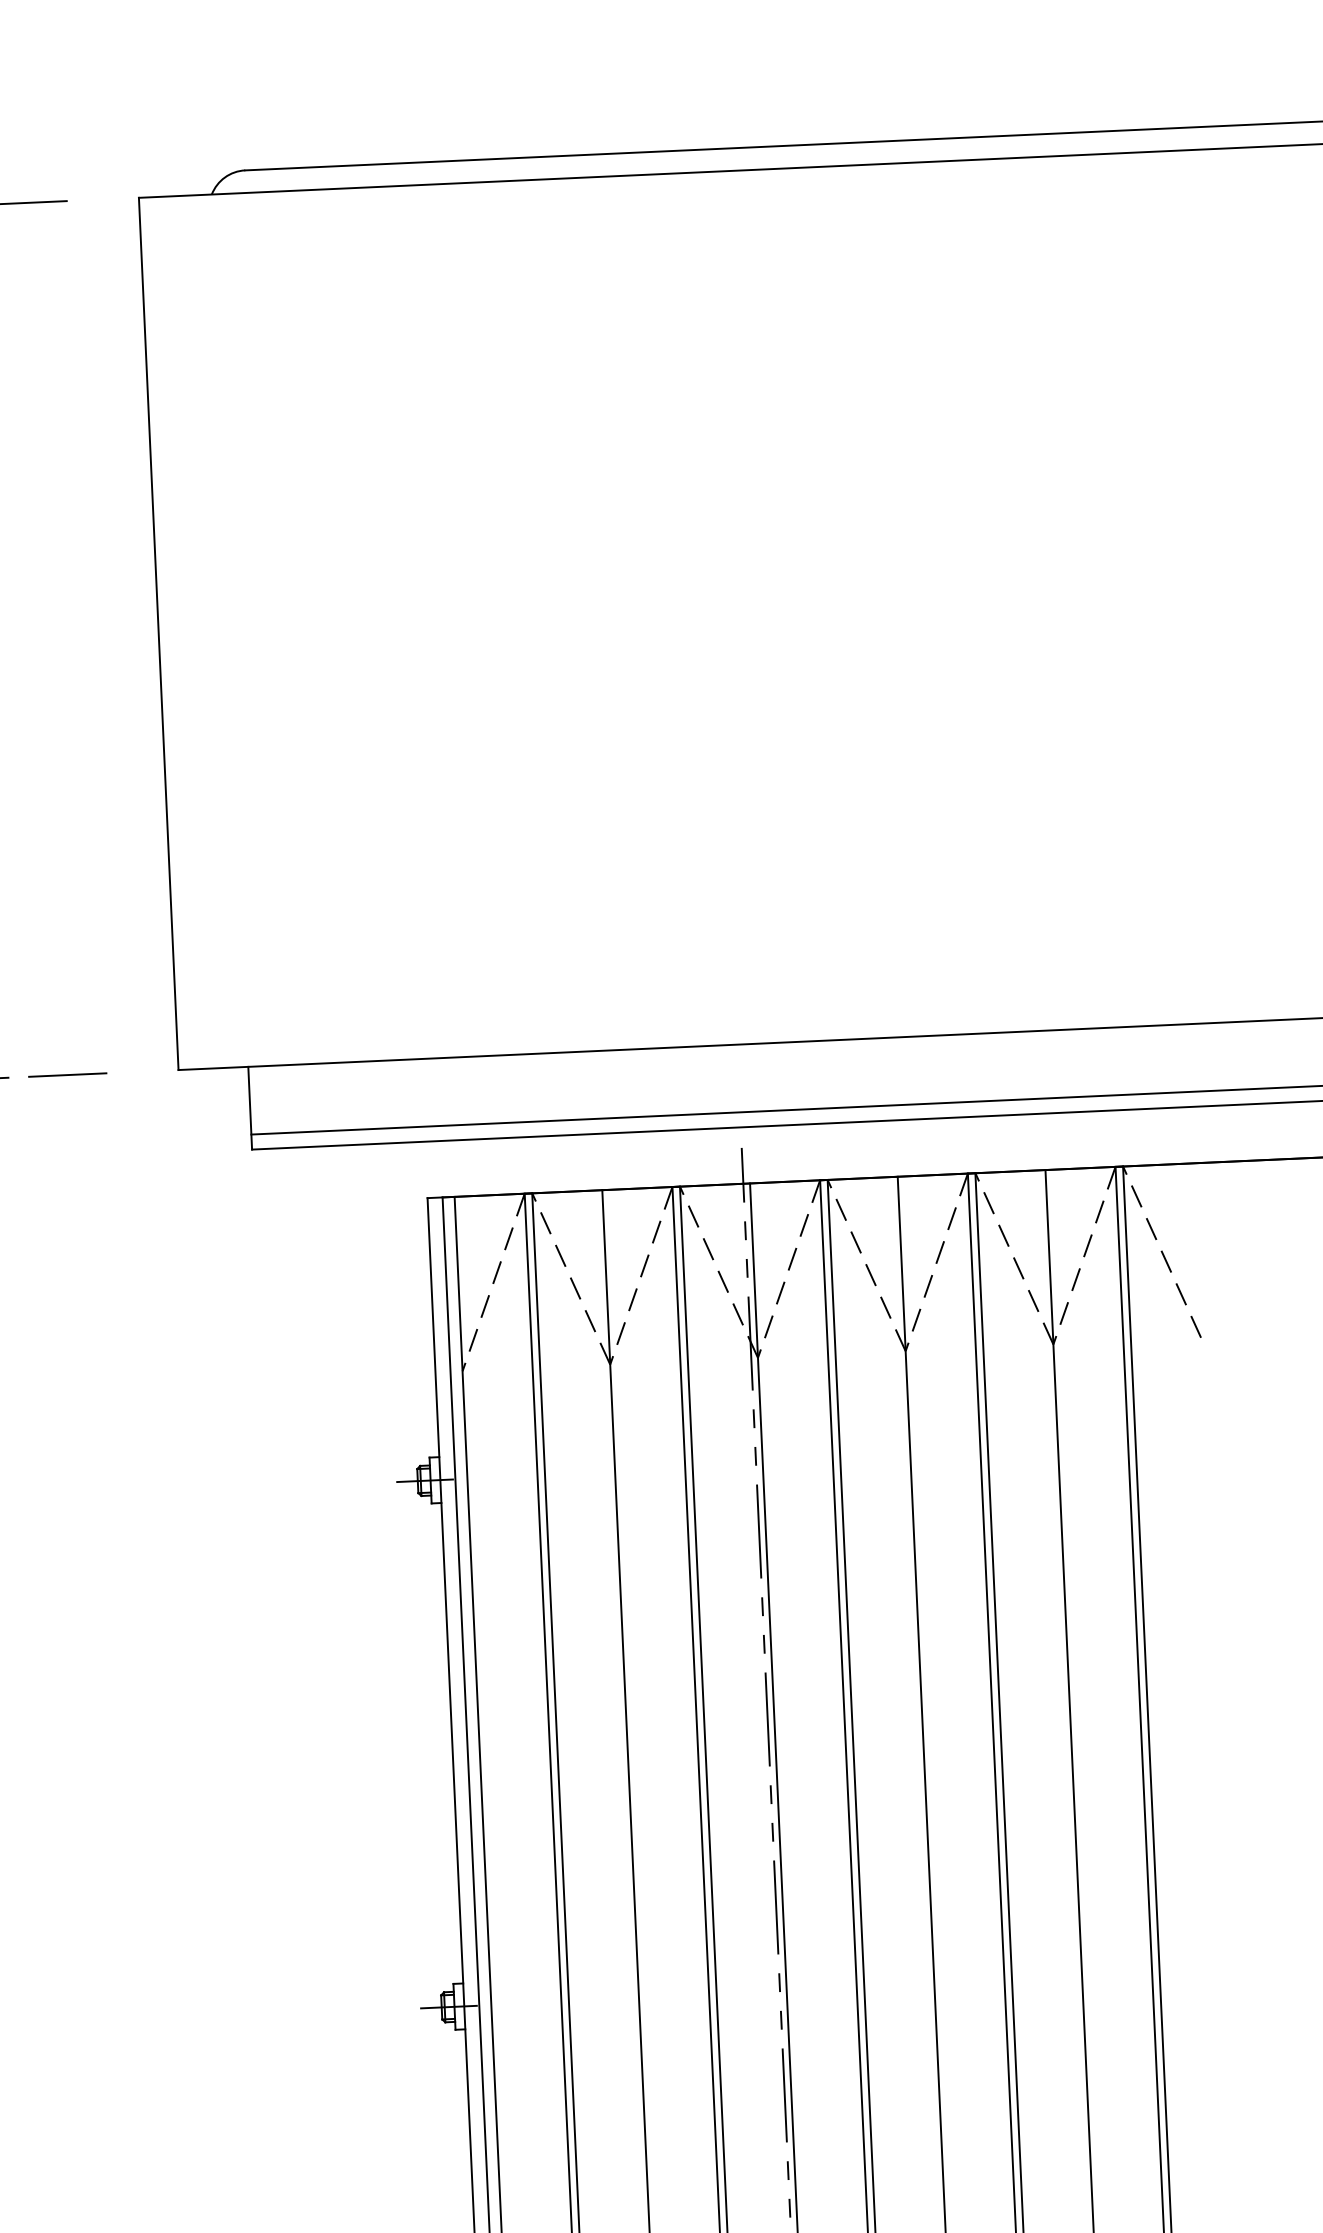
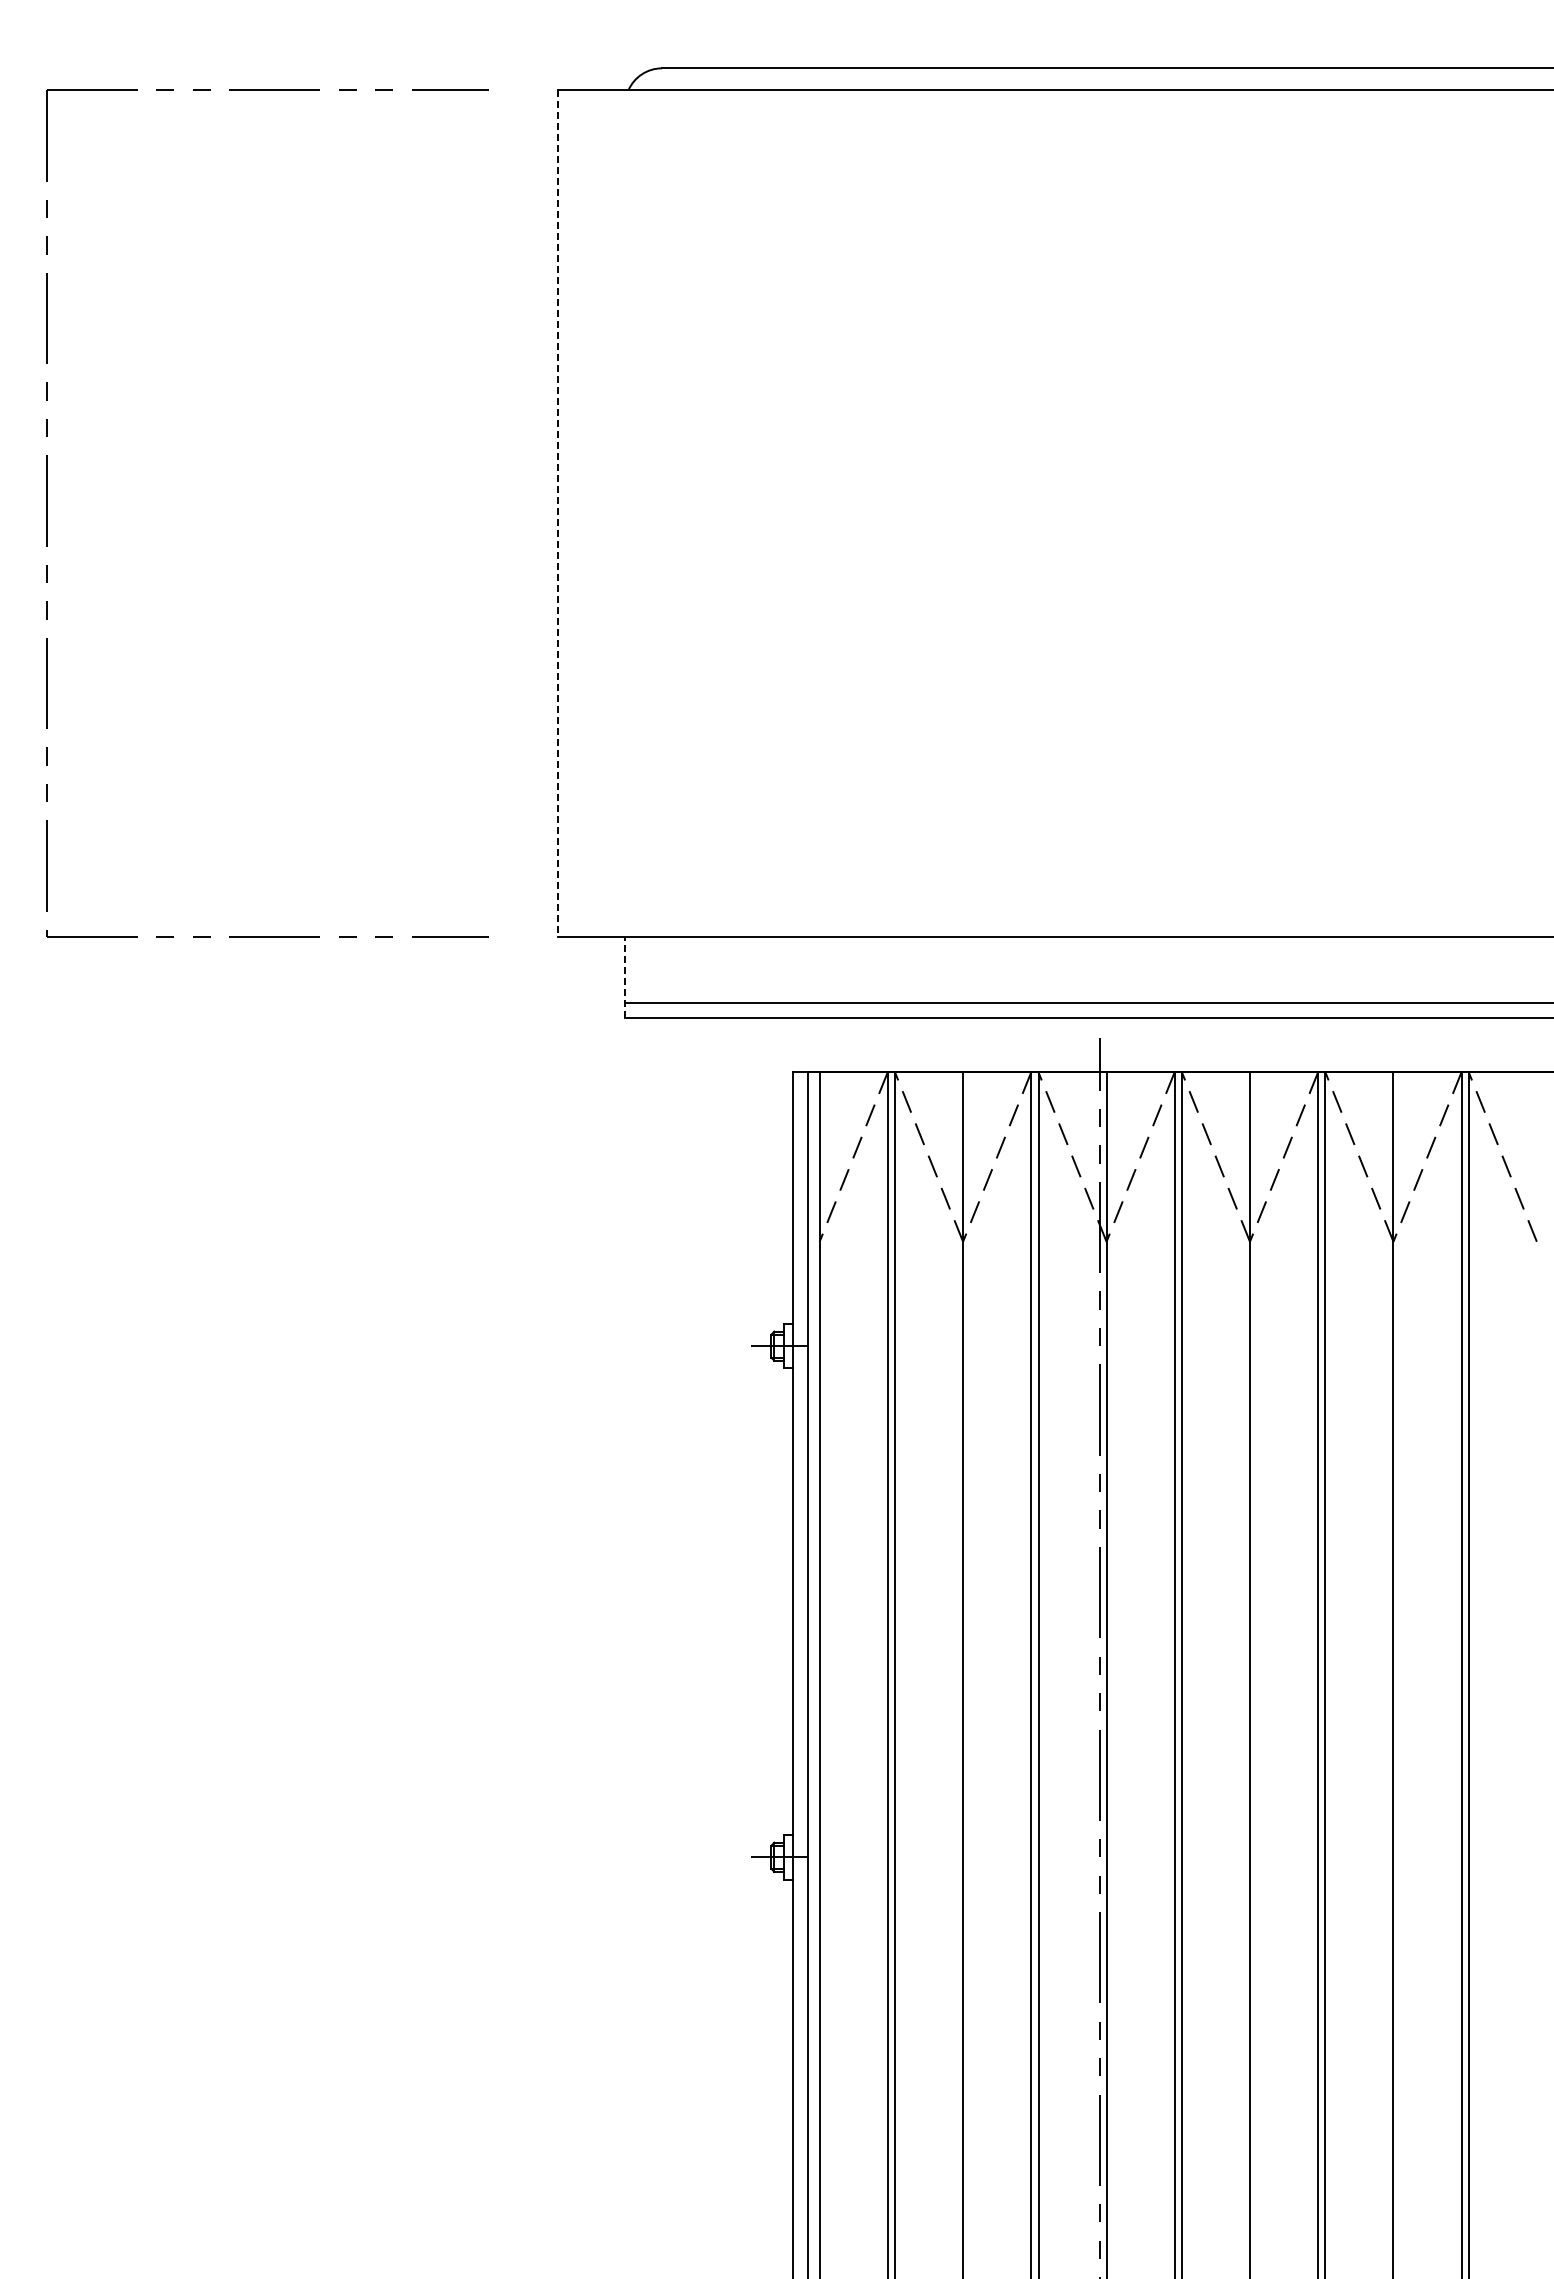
line: (158, 633) -> (557, 513), solid -> dashed
line: (250, 1107) -> (625, 976), solid -> dashed

